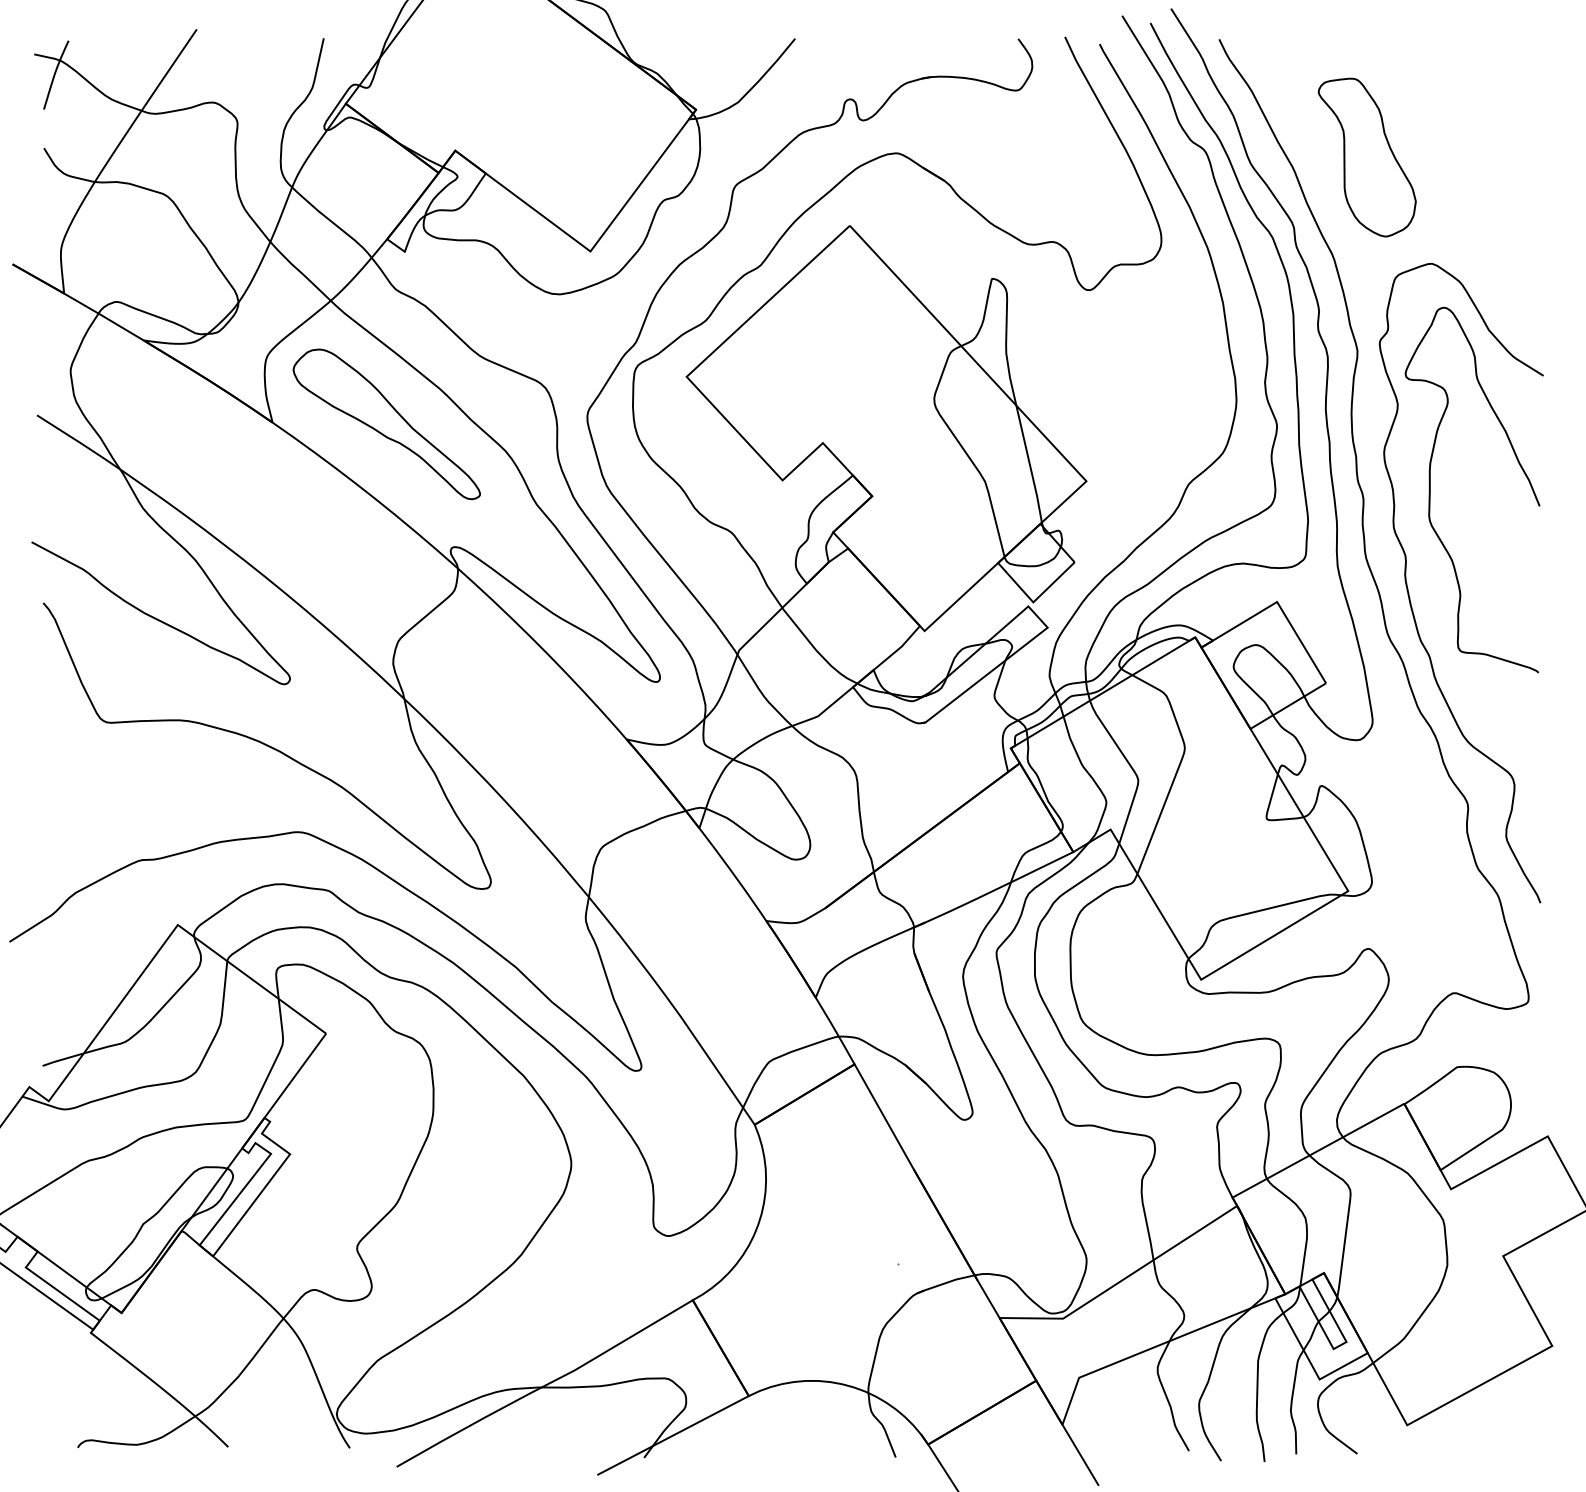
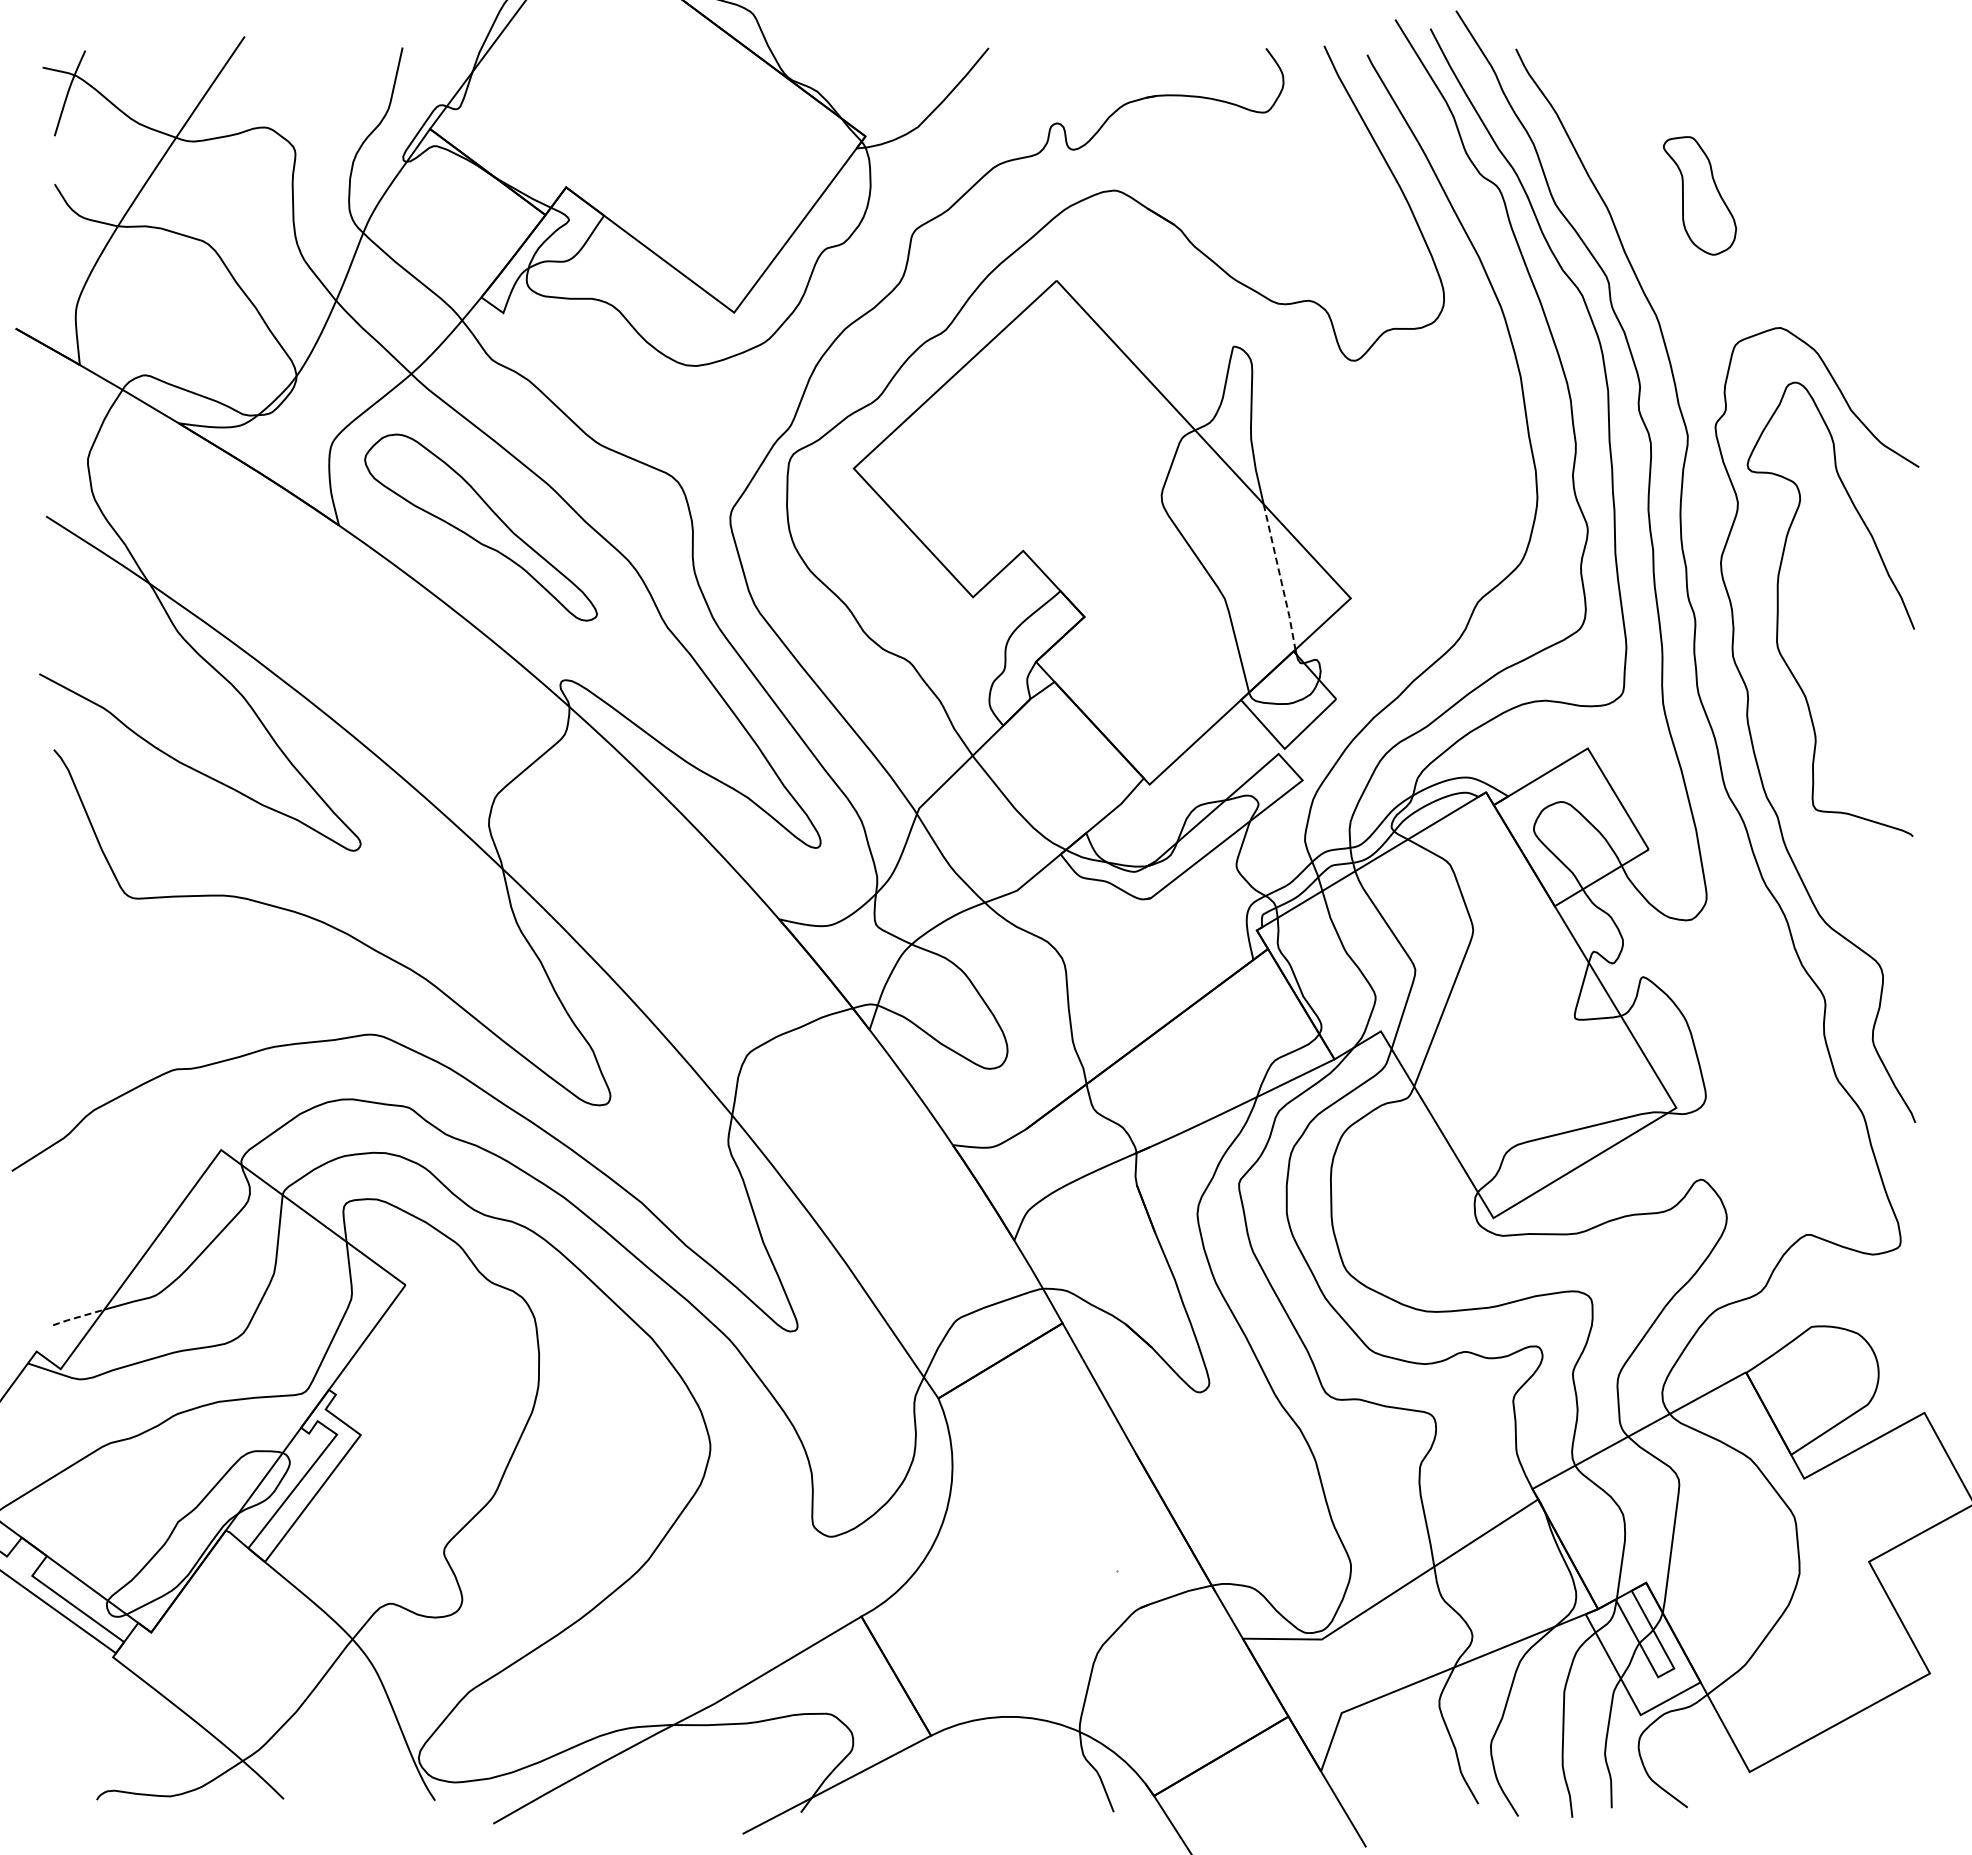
part: (1366, 157) -> (1699, 195), size x0.6
line: (1029, 464) -> (1280, 577), solid -> dashed
line: (63, 1059) -> (78, 1317), solid -> dashed

